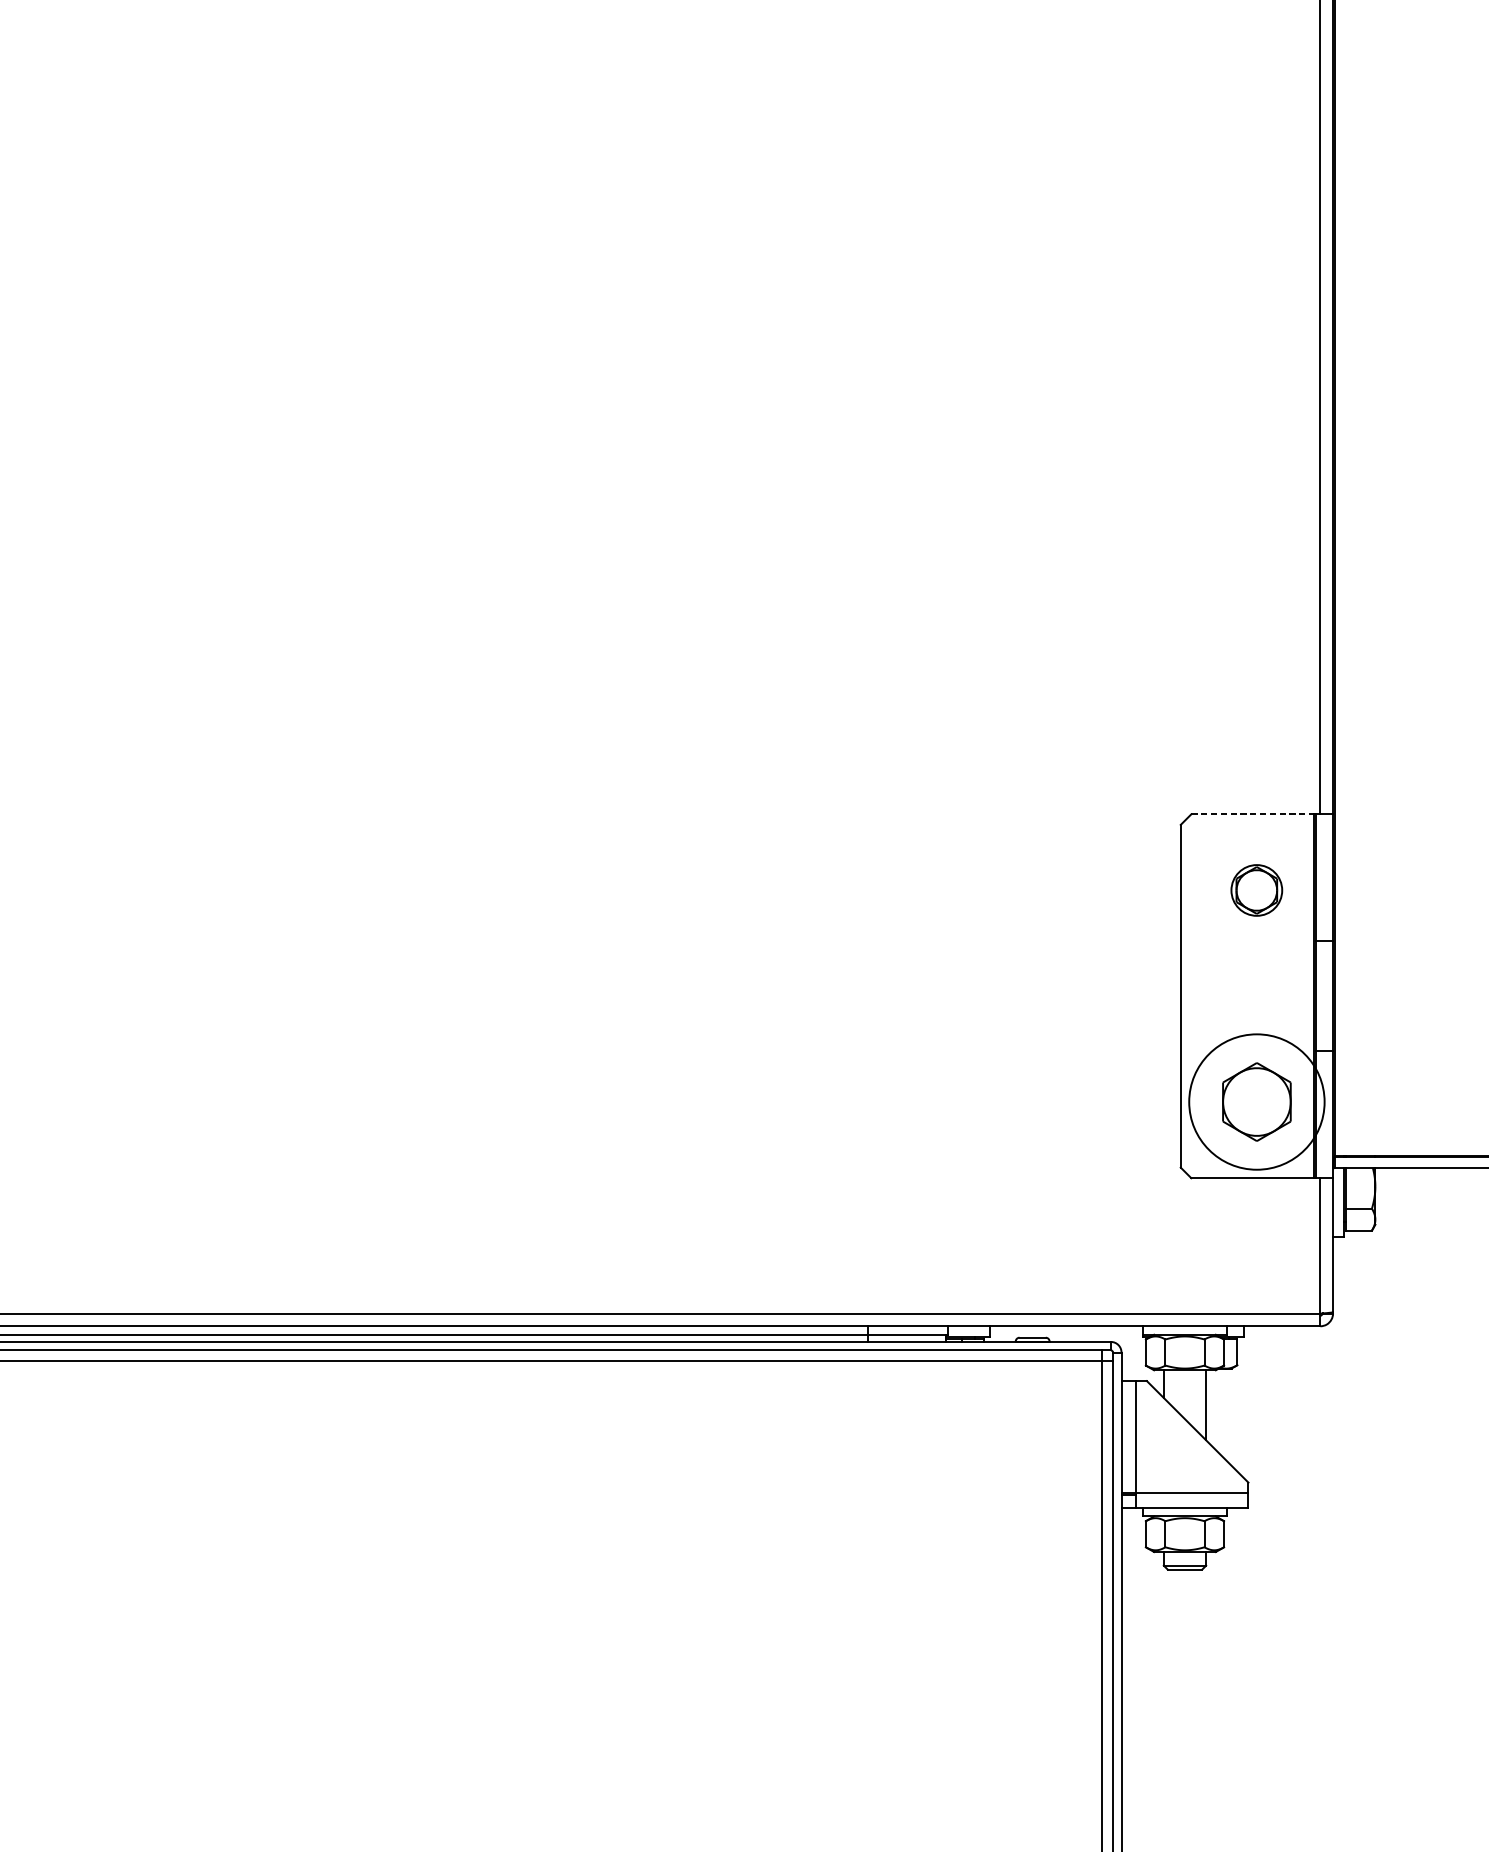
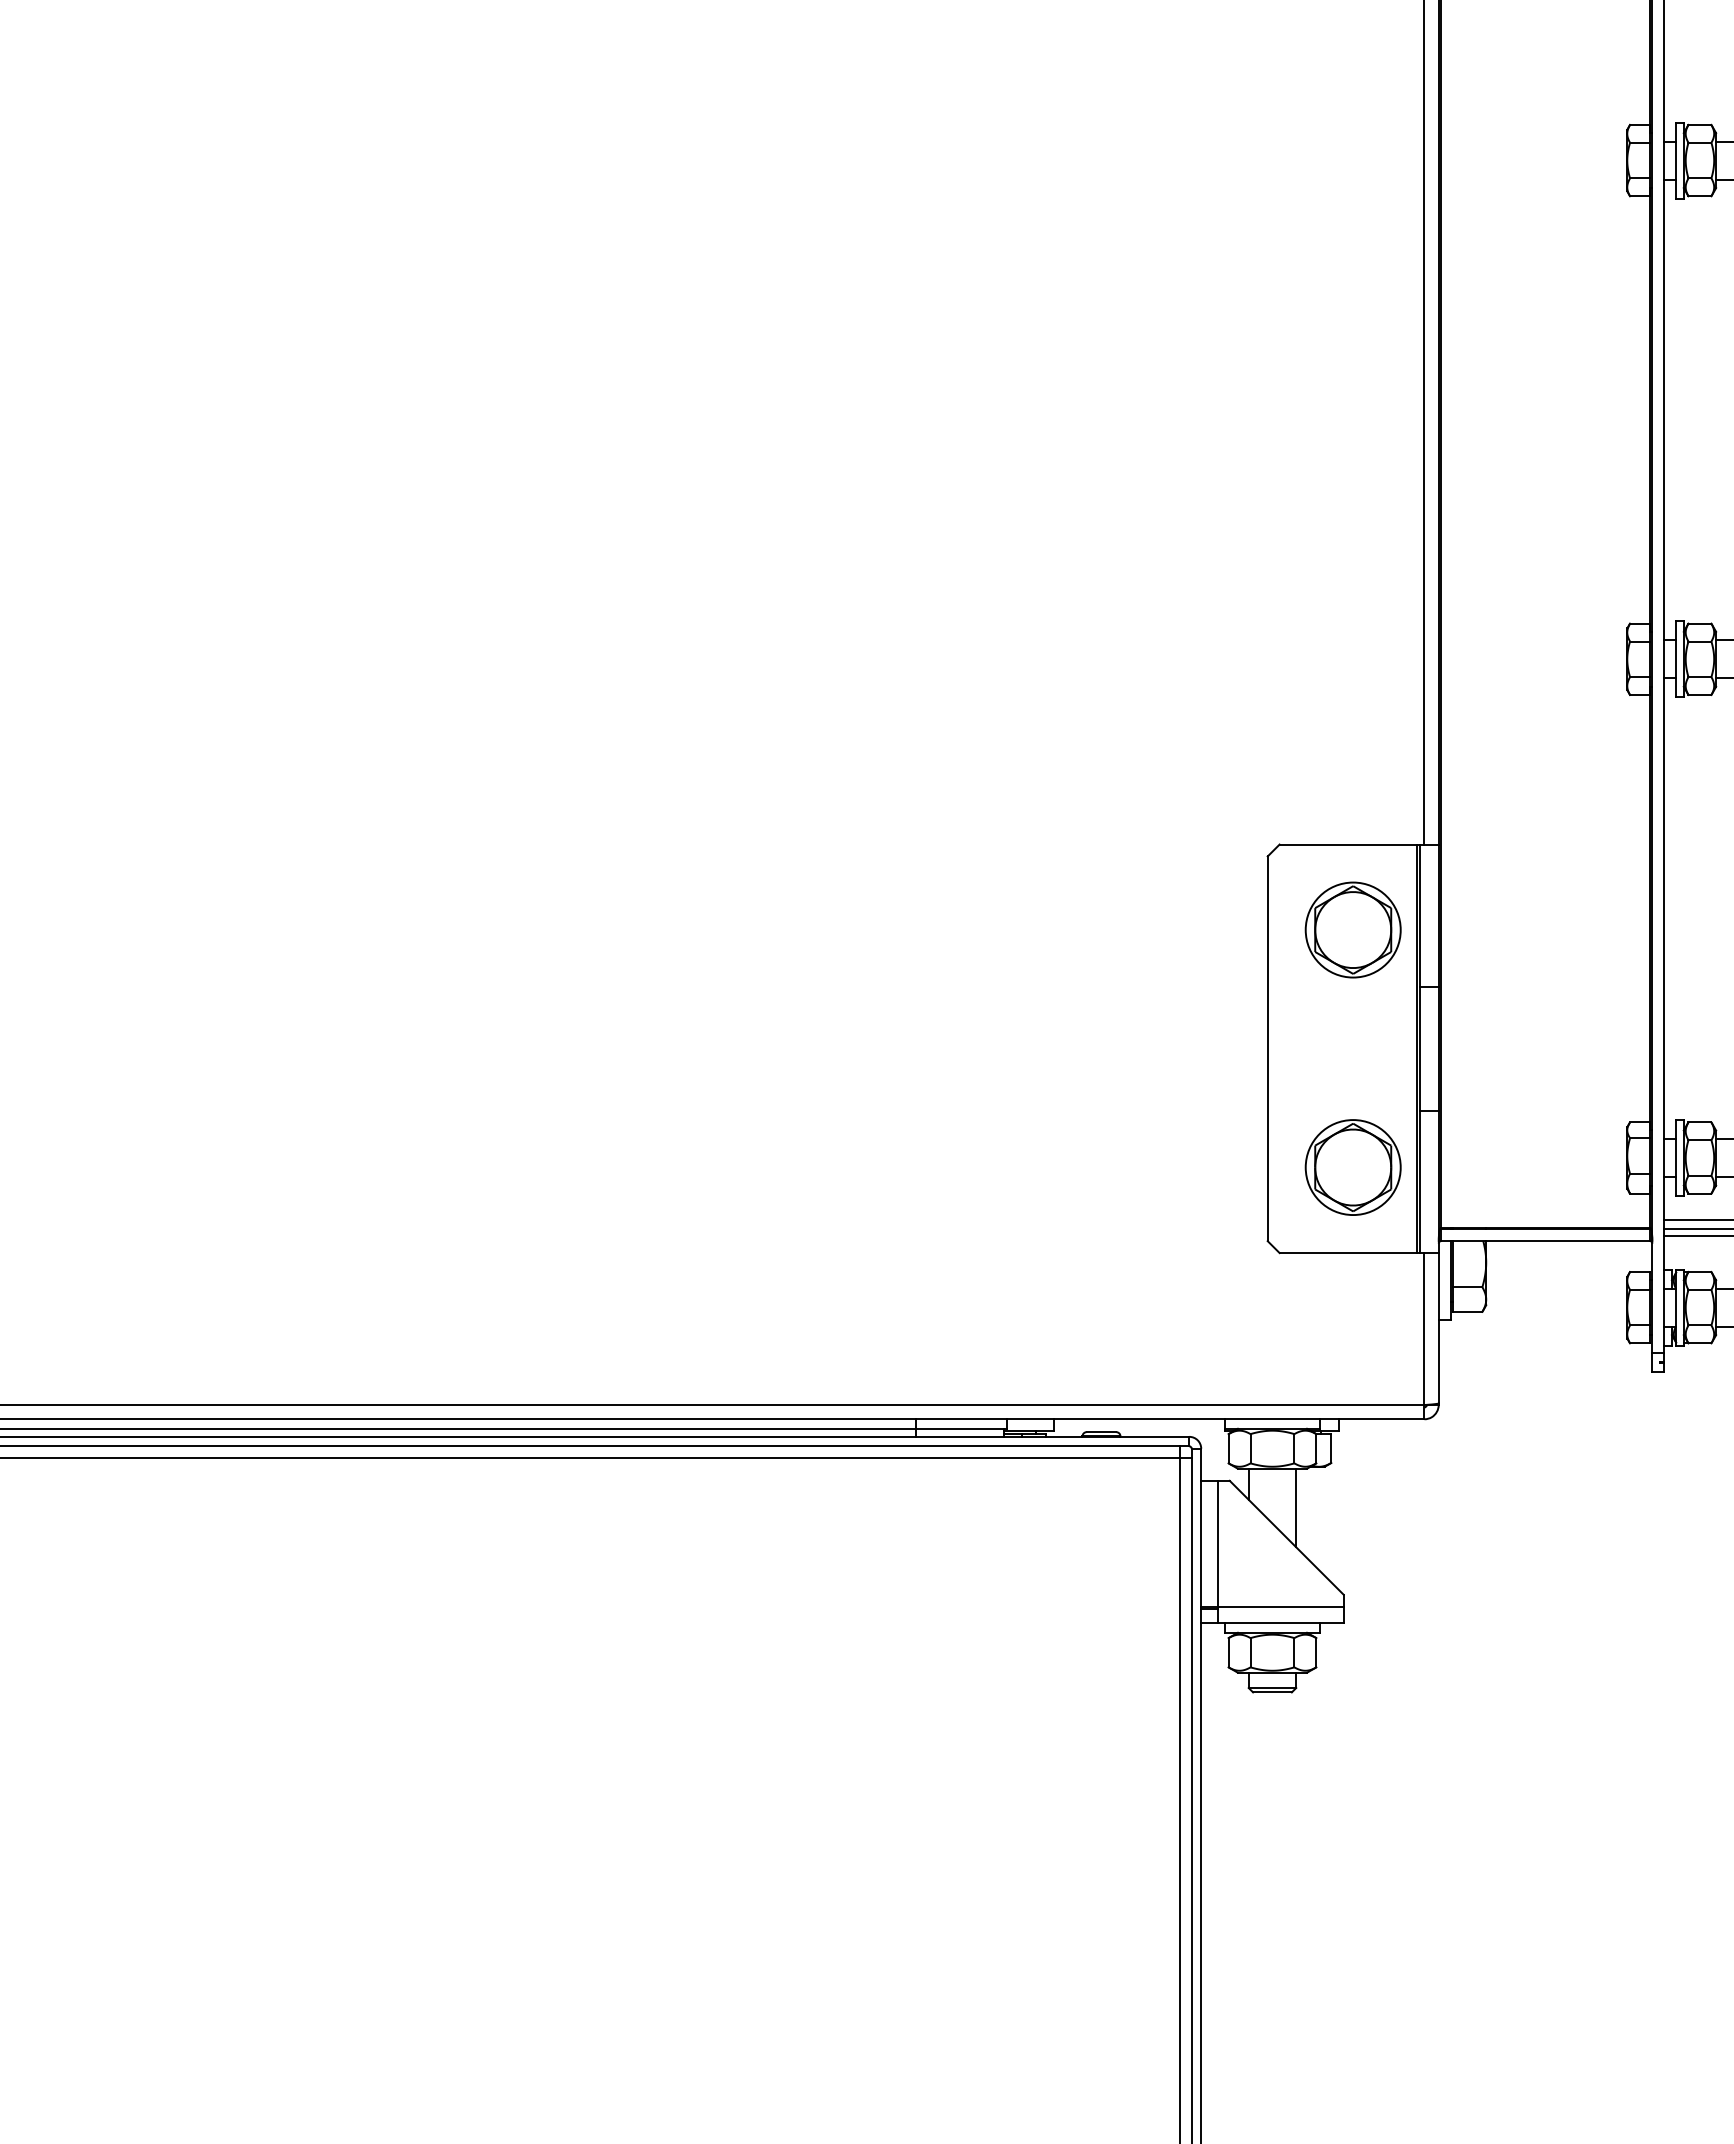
line: (1252, 814) -> (1348, 844), dashed -> solid
part: (1256, 889) -> (1352, 929), size x1.67
circle: (1256, 1102) -> (1352, 1167), size x0.62

